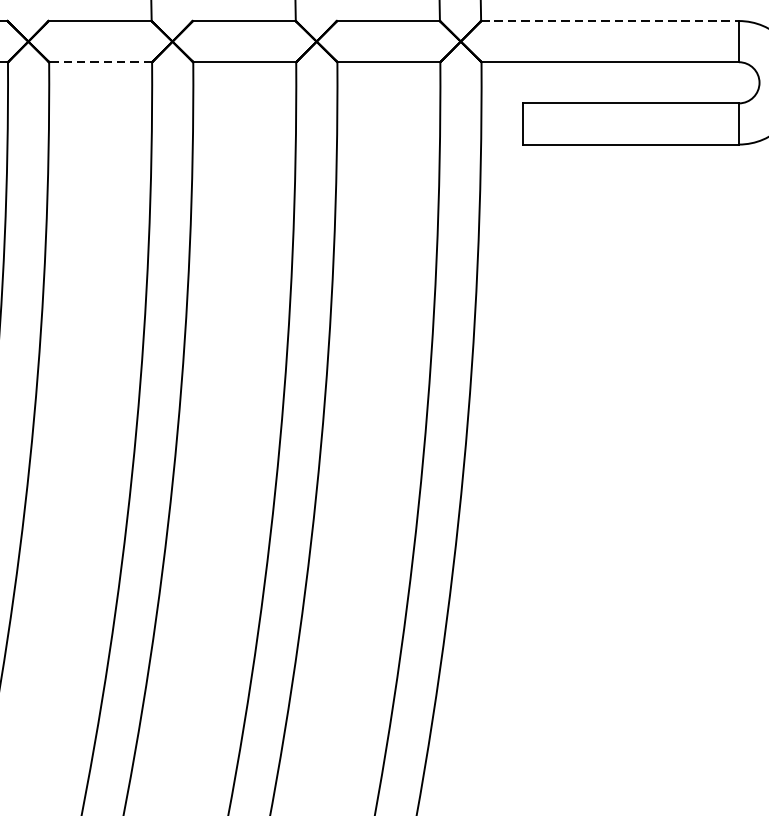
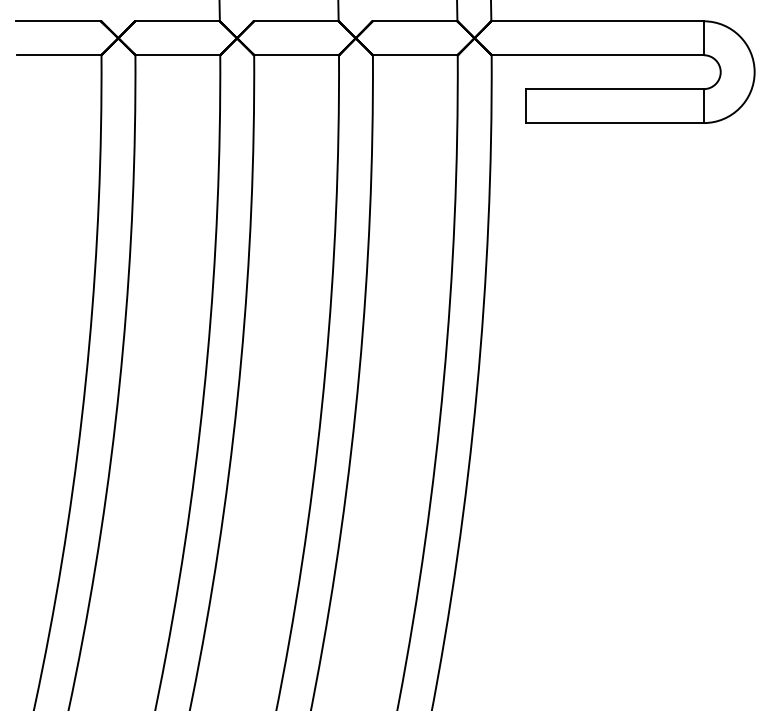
line: (611, 21) -> (598, 21), dashed -> solid
line: (100, 62) -> (177, 55), dashed -> solid

